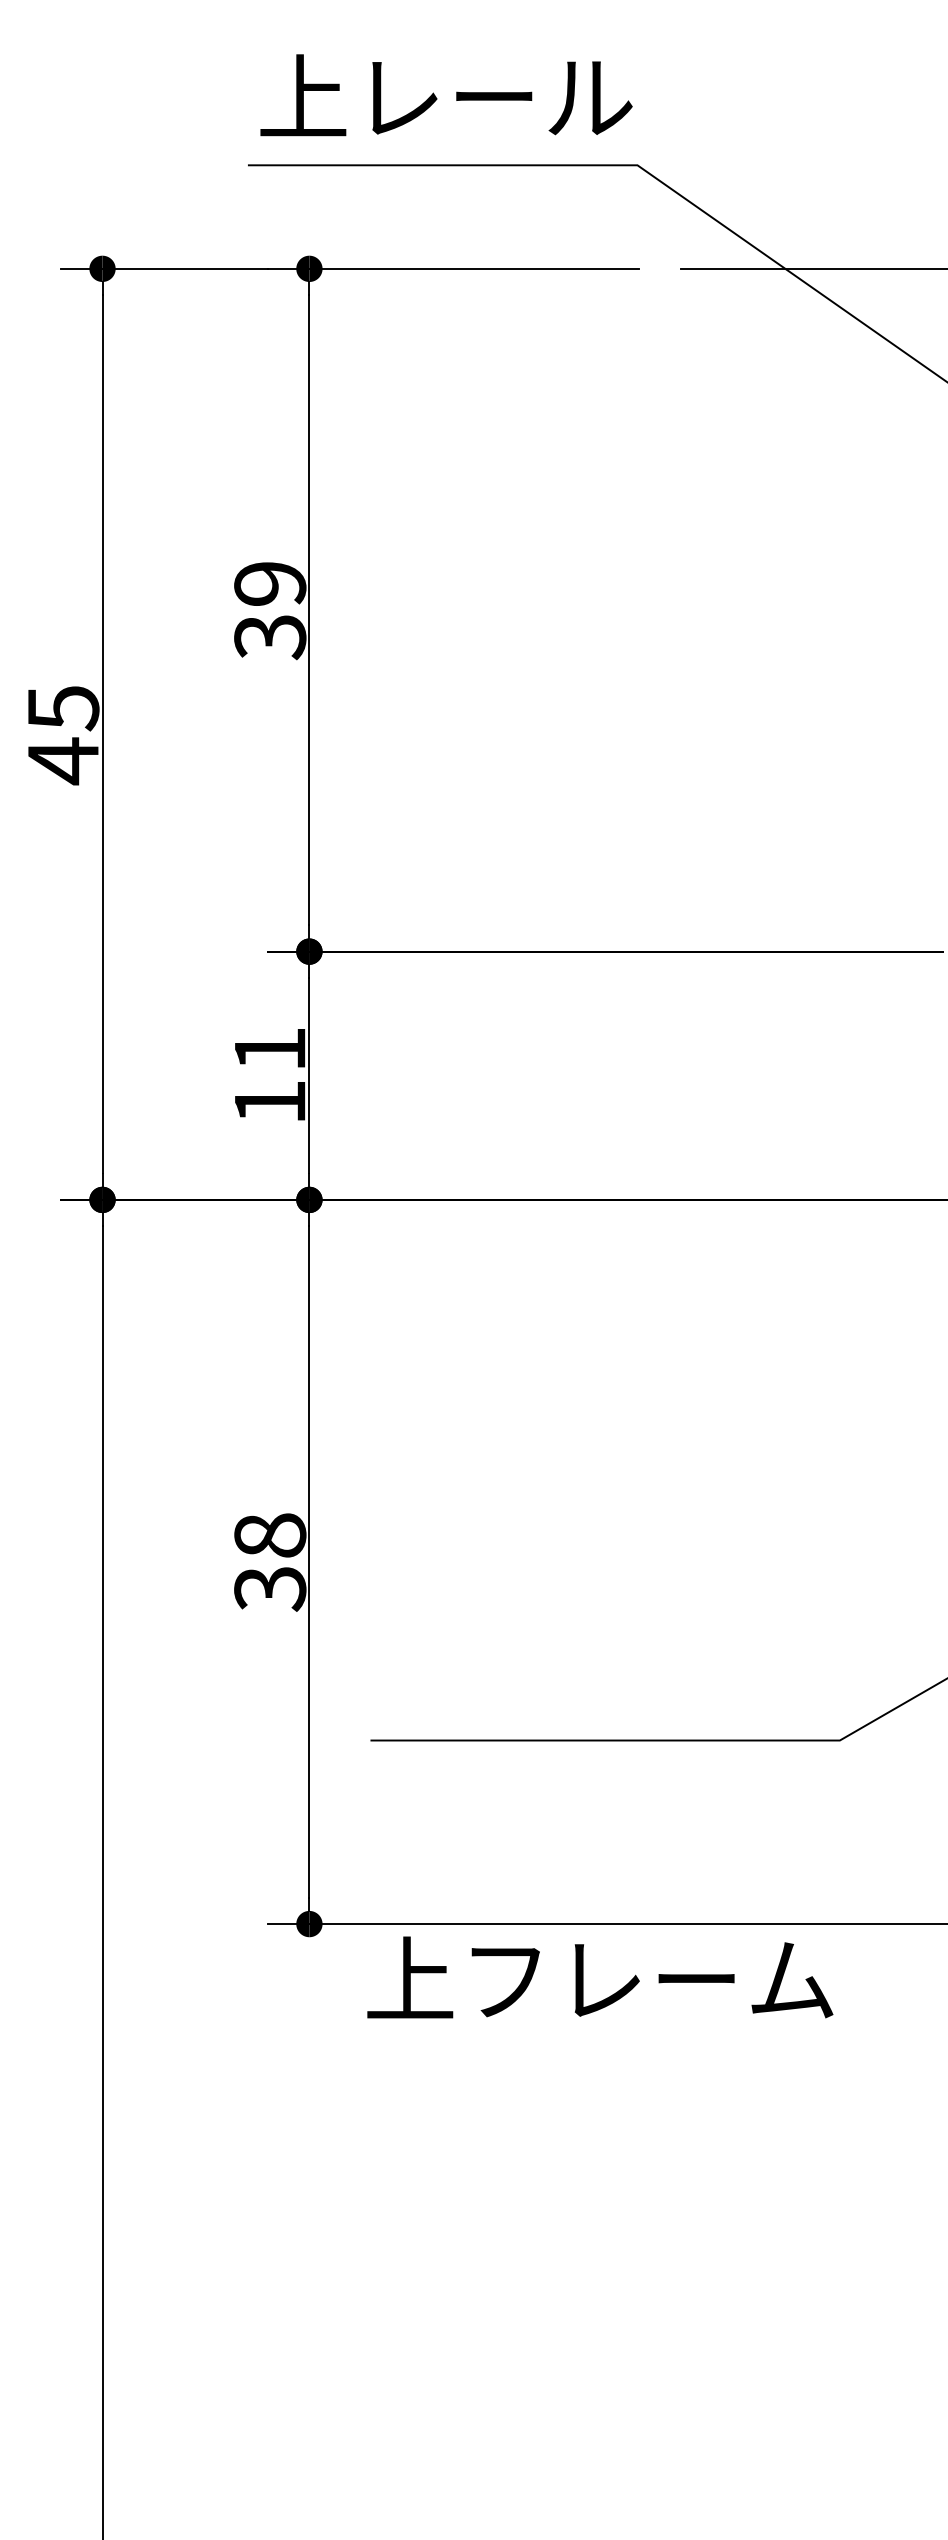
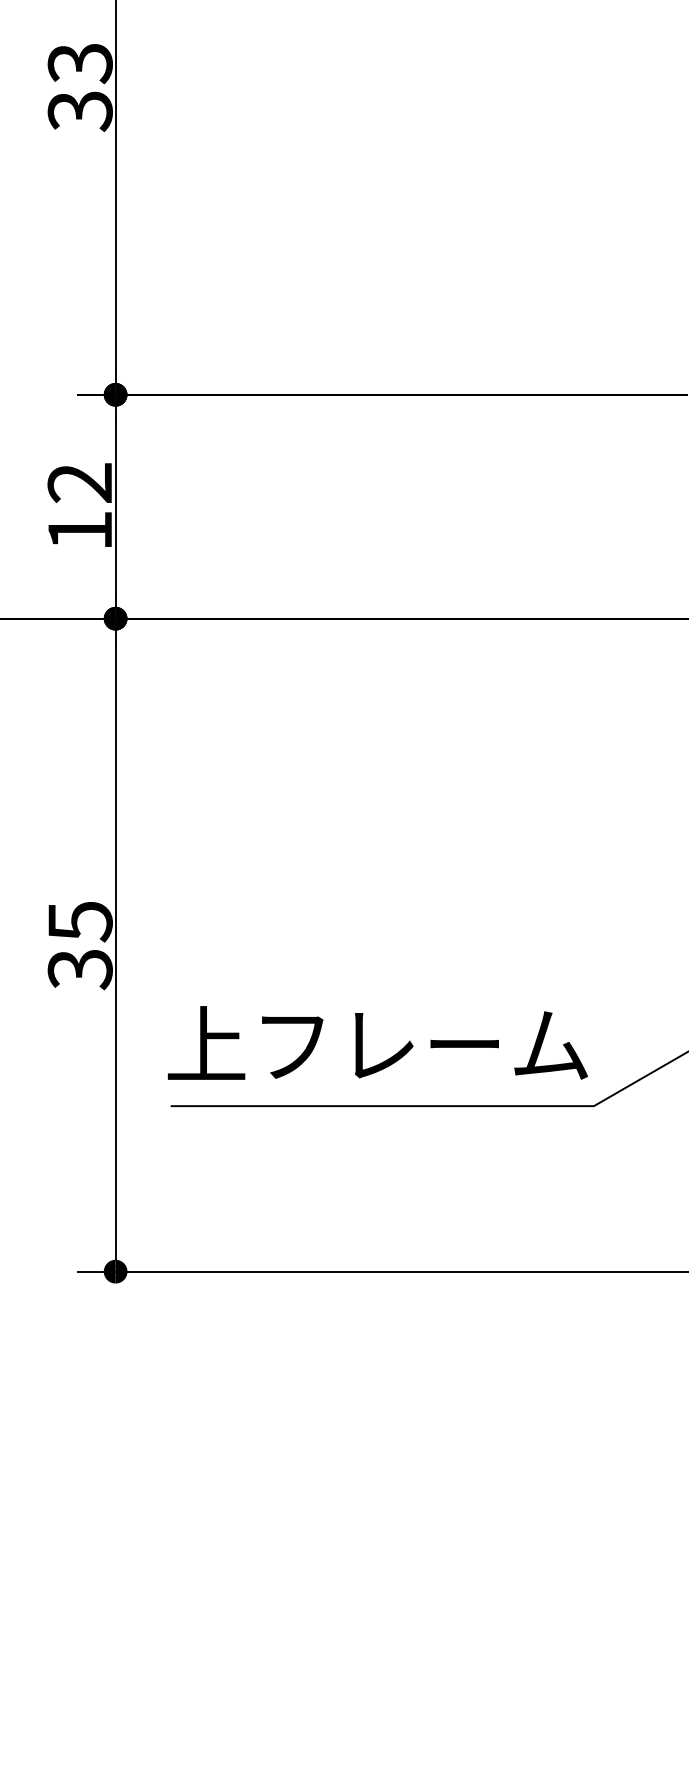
text: (270, 584) -> (80, 63), 39 -> 33
text: (269, 1049) -> (79, 483), 11 -> 12
text: (270, 1536) -> (80, 922), 38 -> 35
text: (600, 1977) -> (378, 1043), moved

